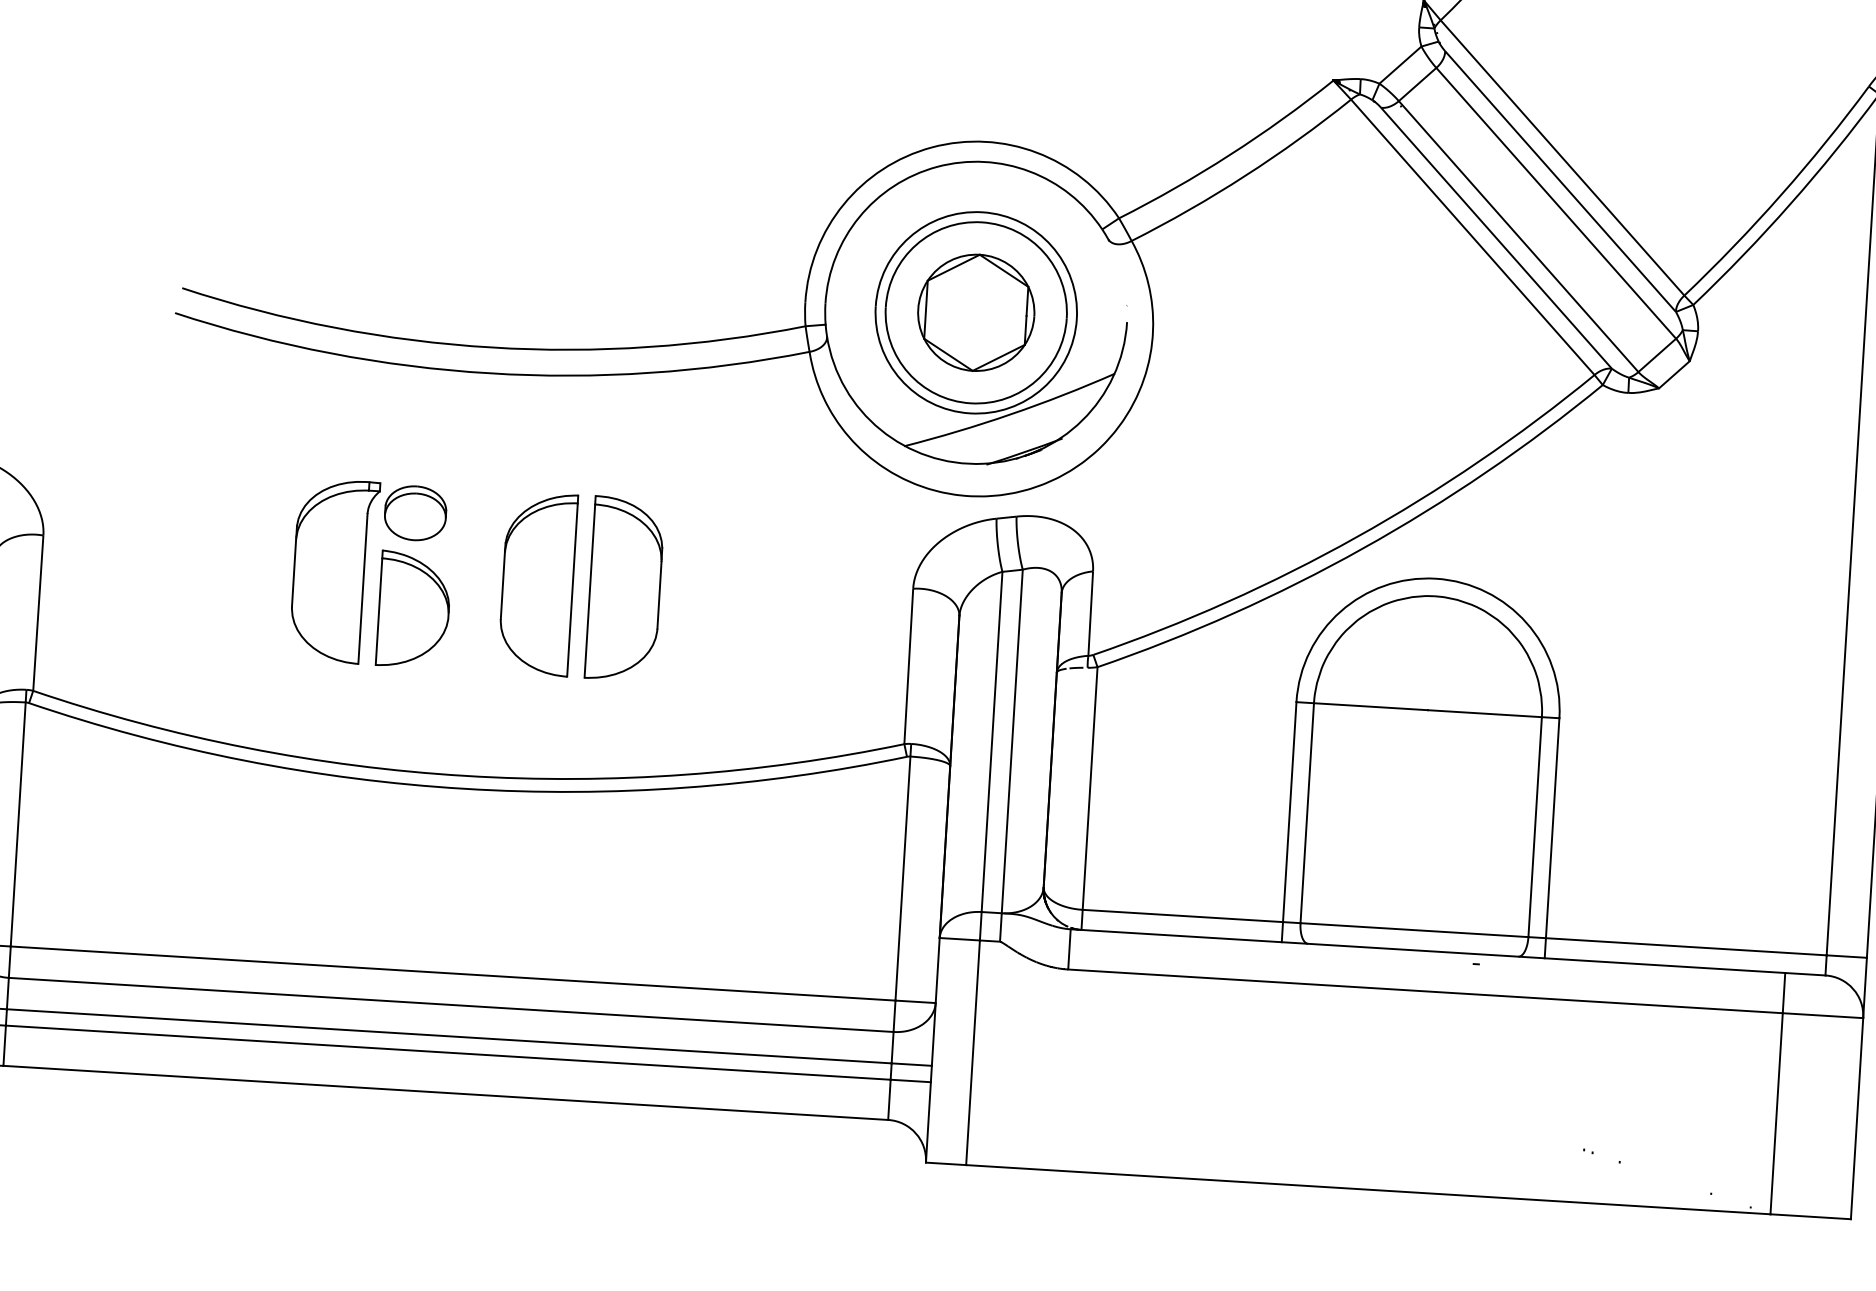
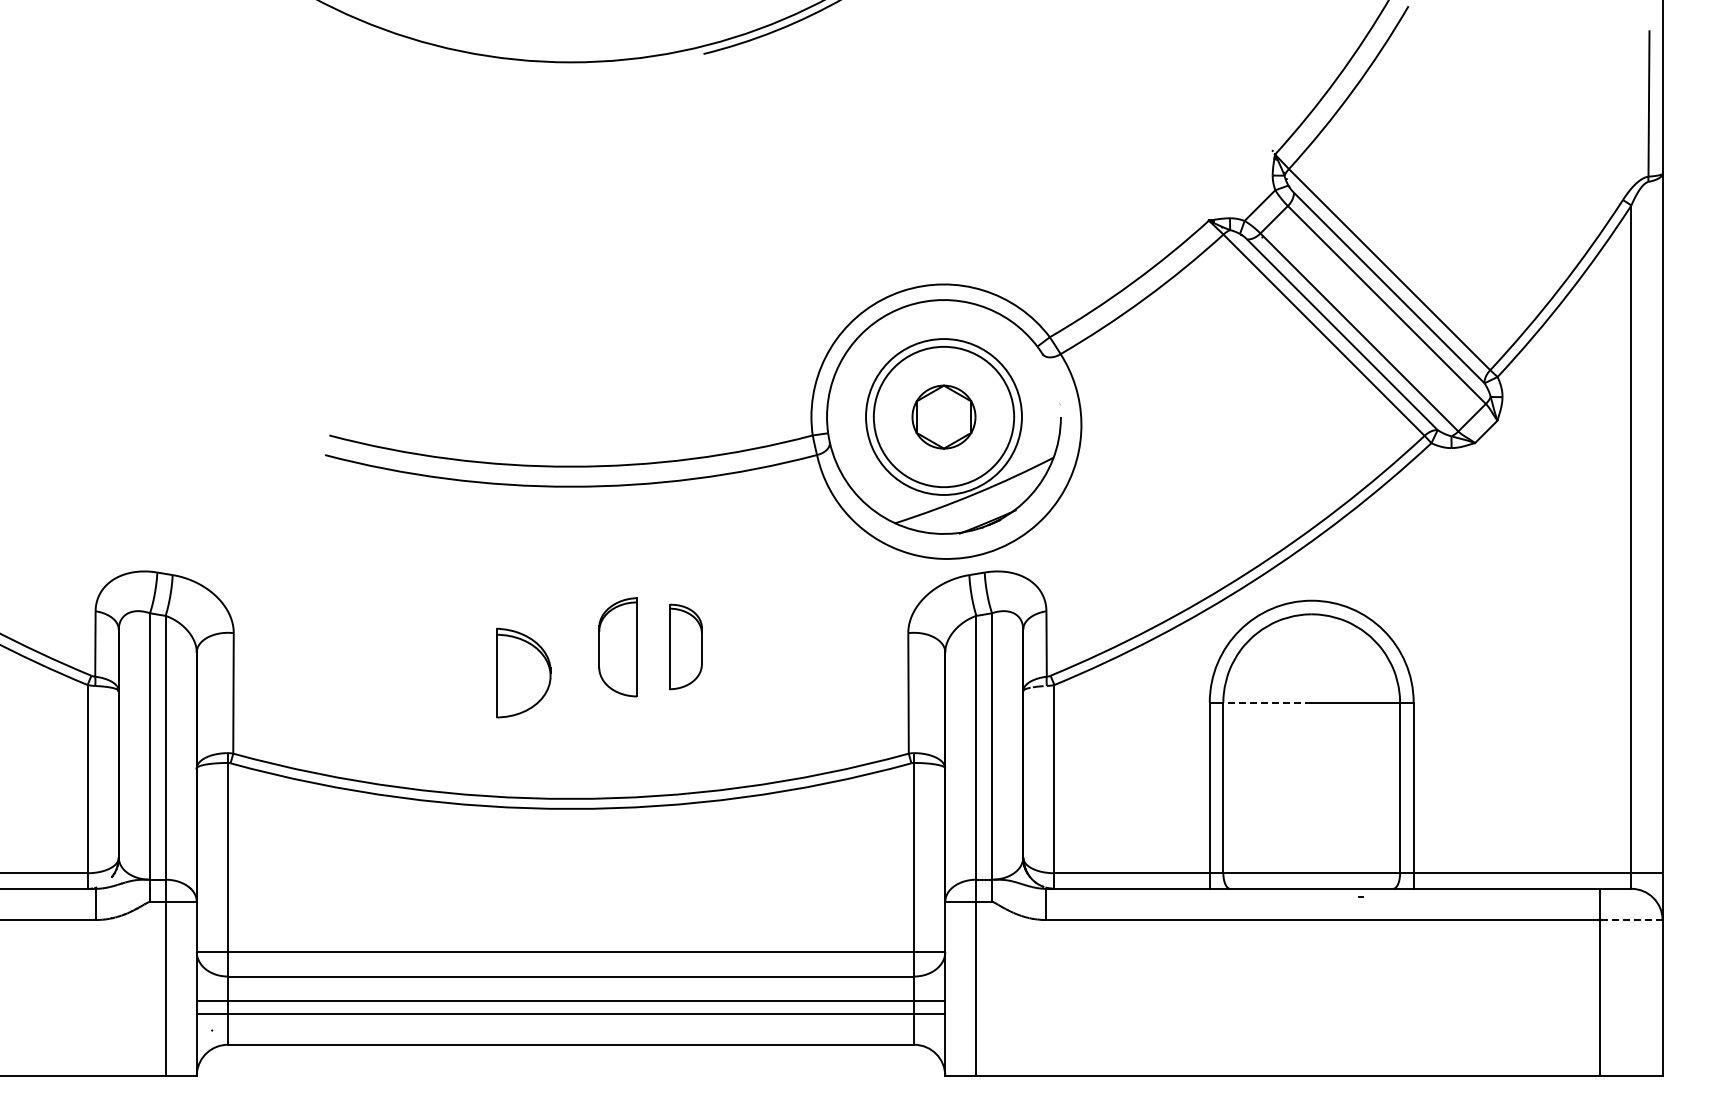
part: (975, 313) -> (943, 417), size x0.7
part: (368, 572) -> (486, 646), removed
part: (537, 584) -> (617, 647), size x0.7
part: (624, 588) -> (685, 646), size x0.6
line: (1370, 706) -> (1267, 702), solid -> dashed
line: (1821, 1016) -> (1630, 920), solid -> dashed

